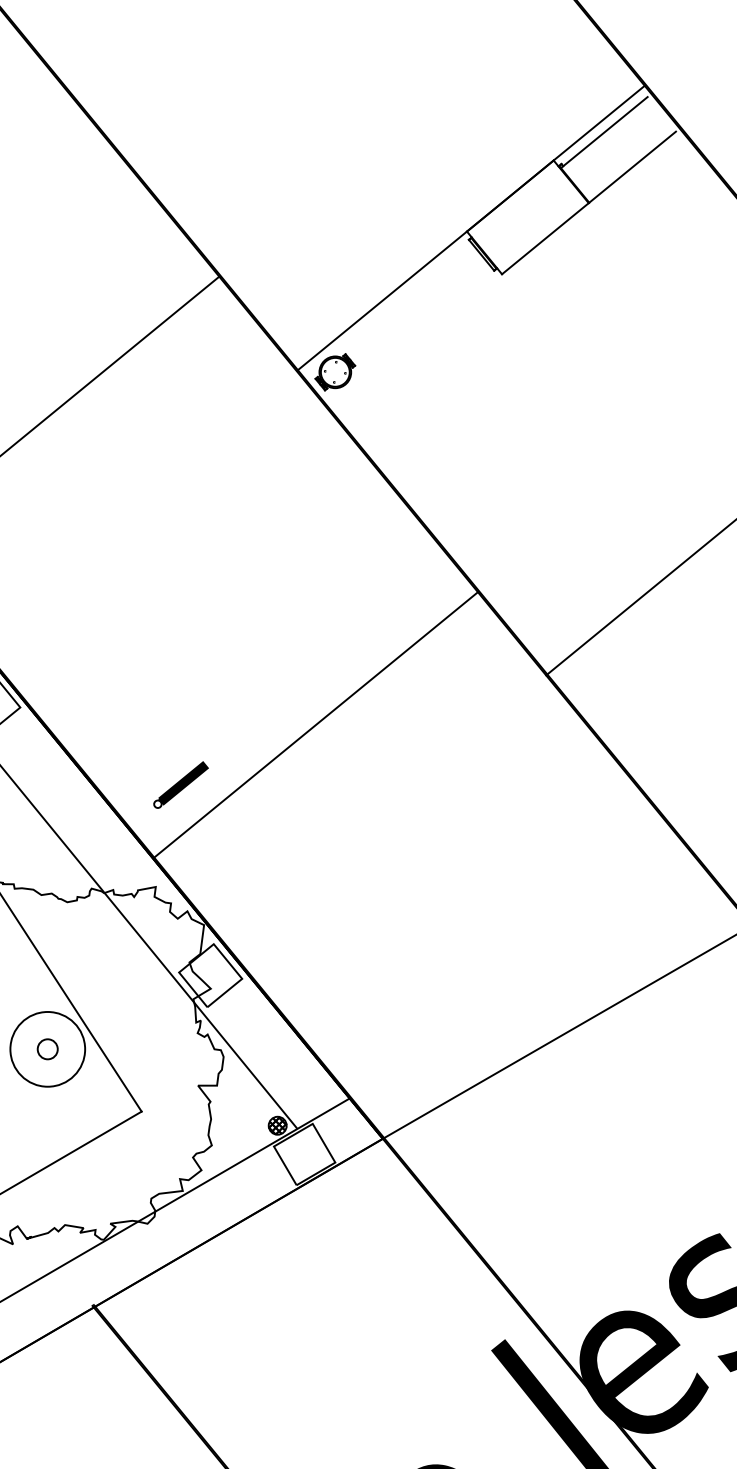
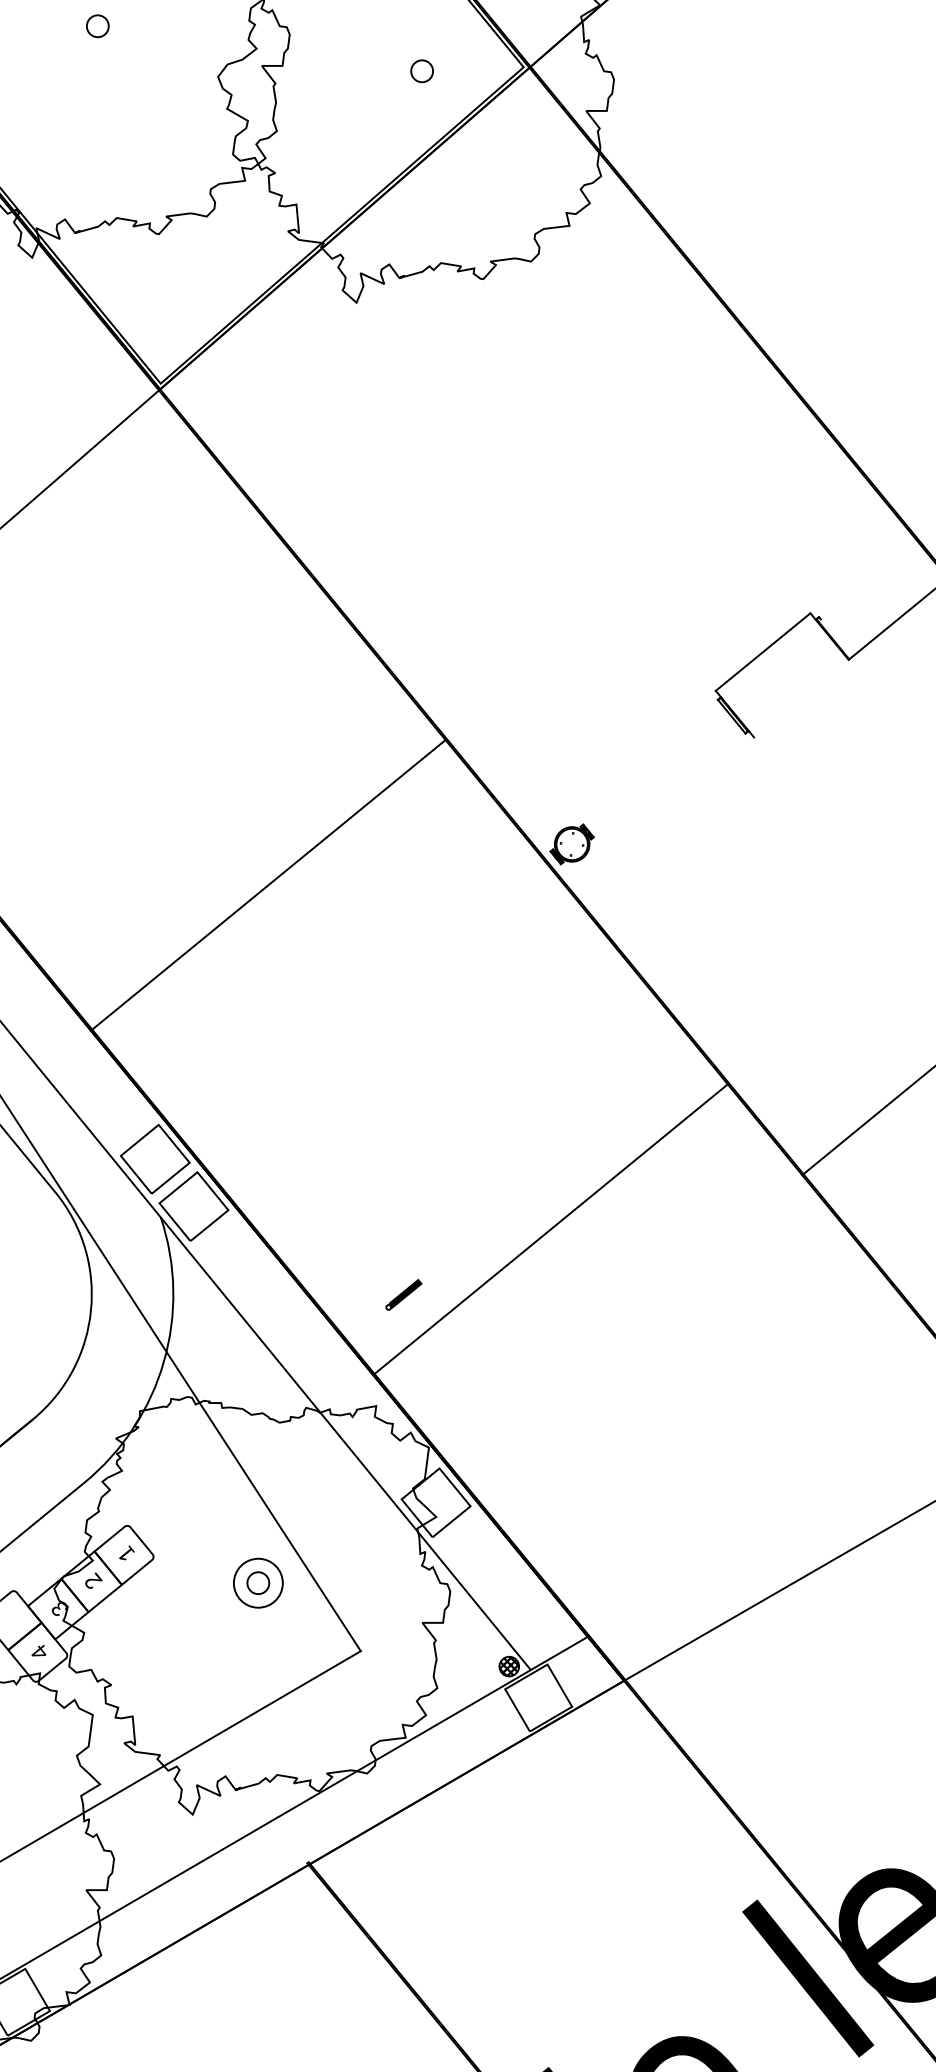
line: (604, 132) -> (865, 582), removed
line: (471, 227) -> (720, 686), removed
line: (545, 238) -> (801, 698), removed
part: (180, 784) -> (403, 1294), size x0.6
circle: (47, 1049) -> (258, 1583), size x0.6

